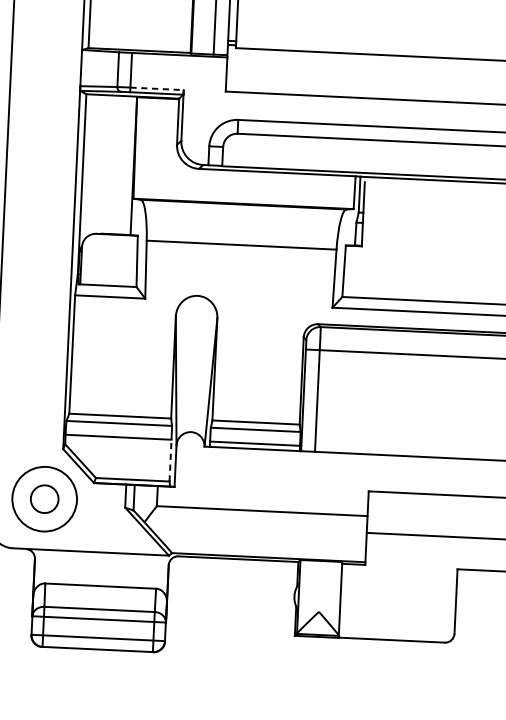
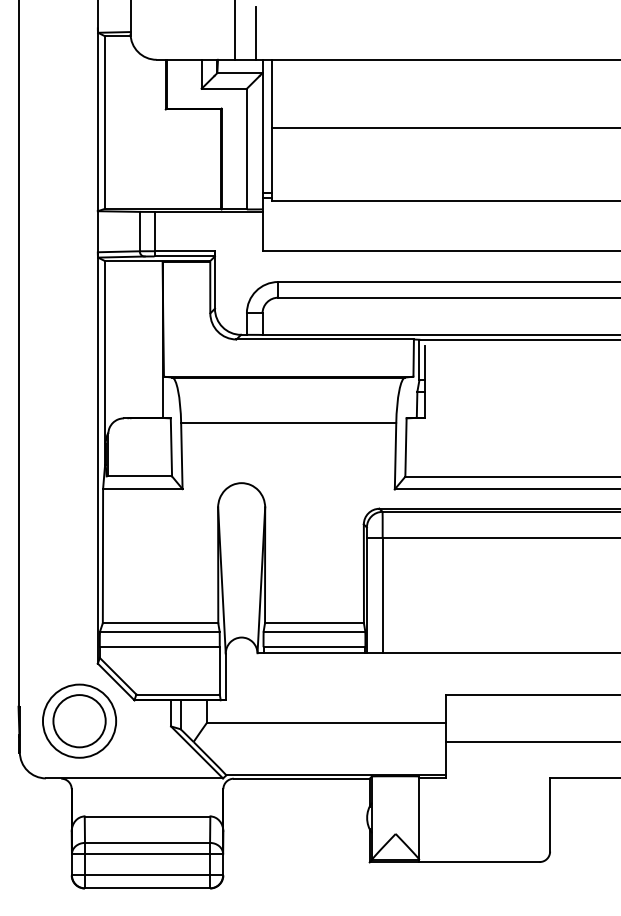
line: (157, 89) -> (185, 251), dashed -> solid
line: (170, 460) -> (219, 670), dashed -> solid
circle: (44, 499) -> (79, 721), size x1.67

